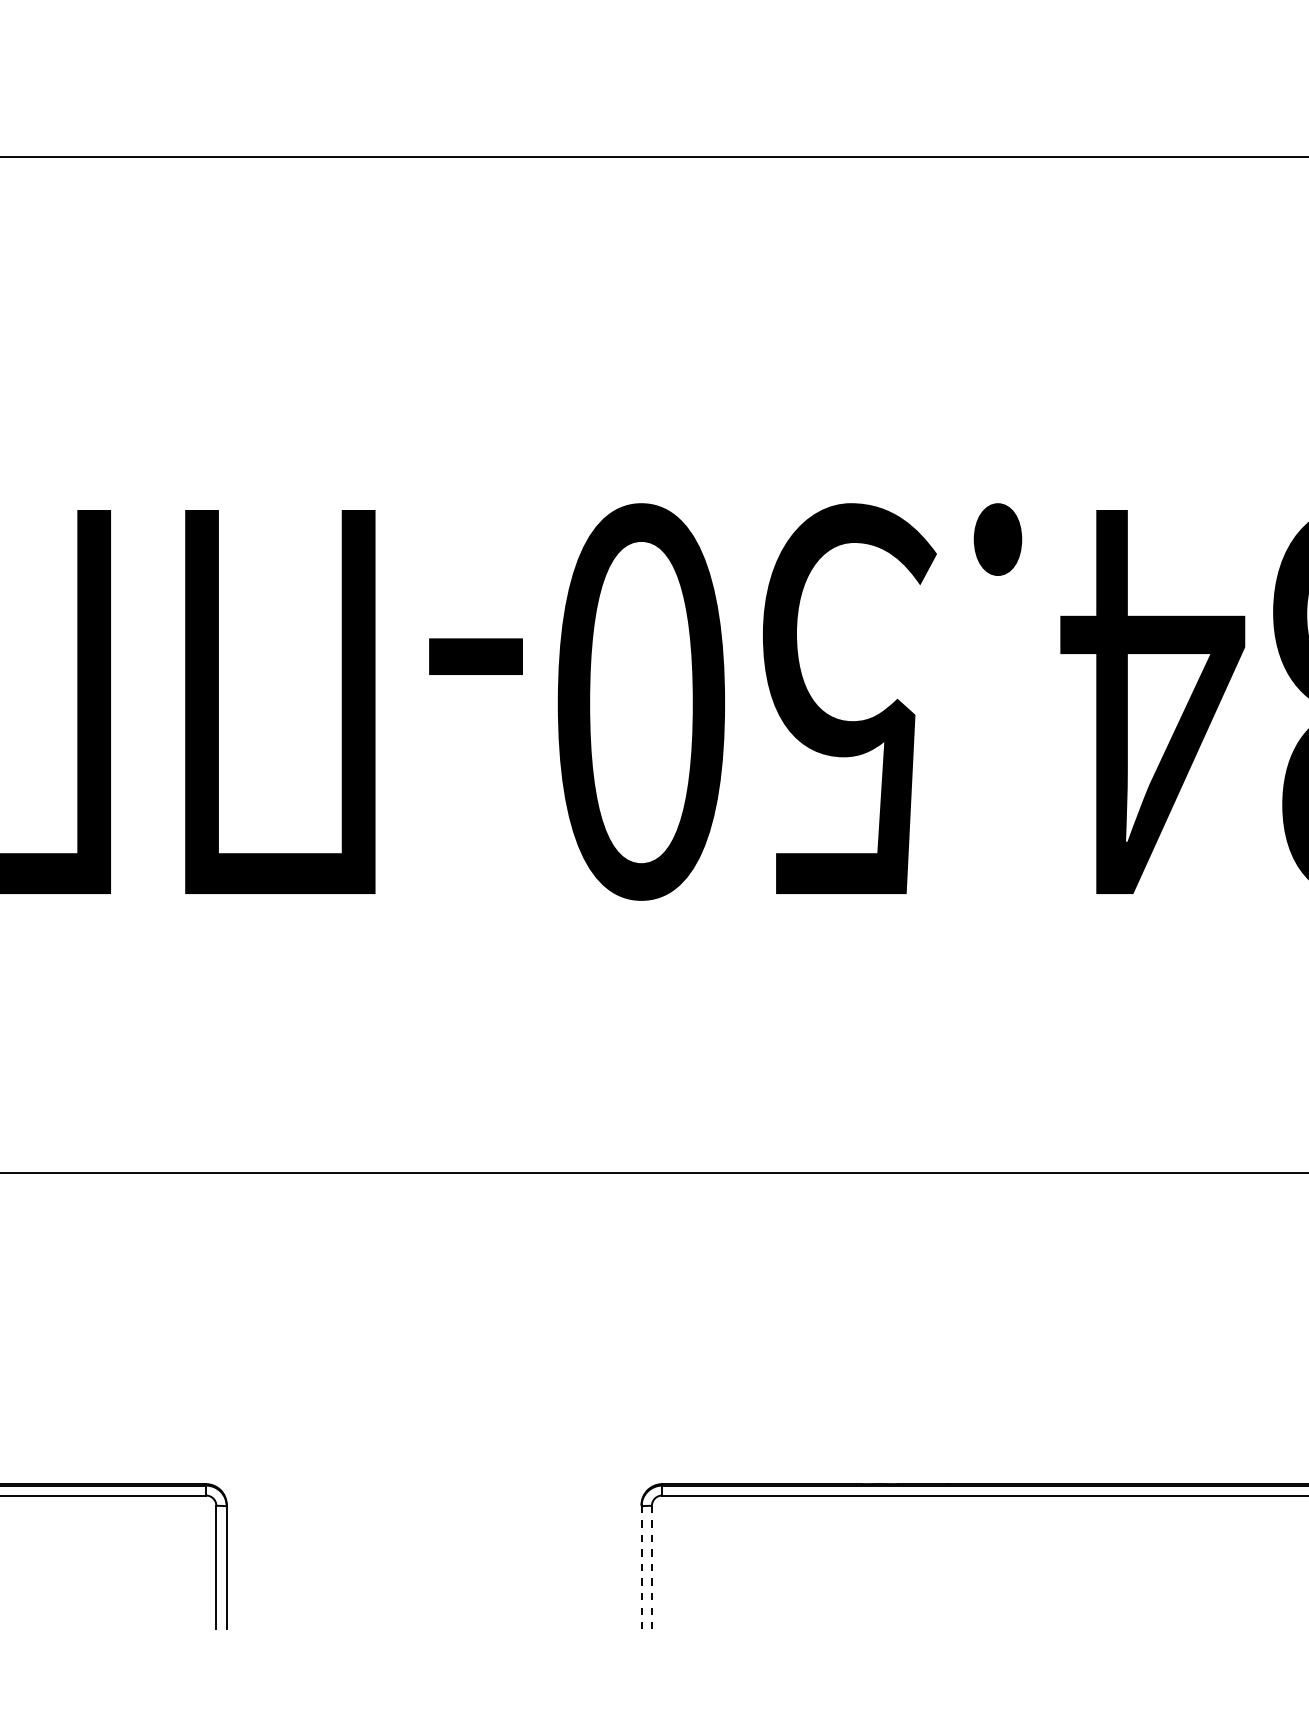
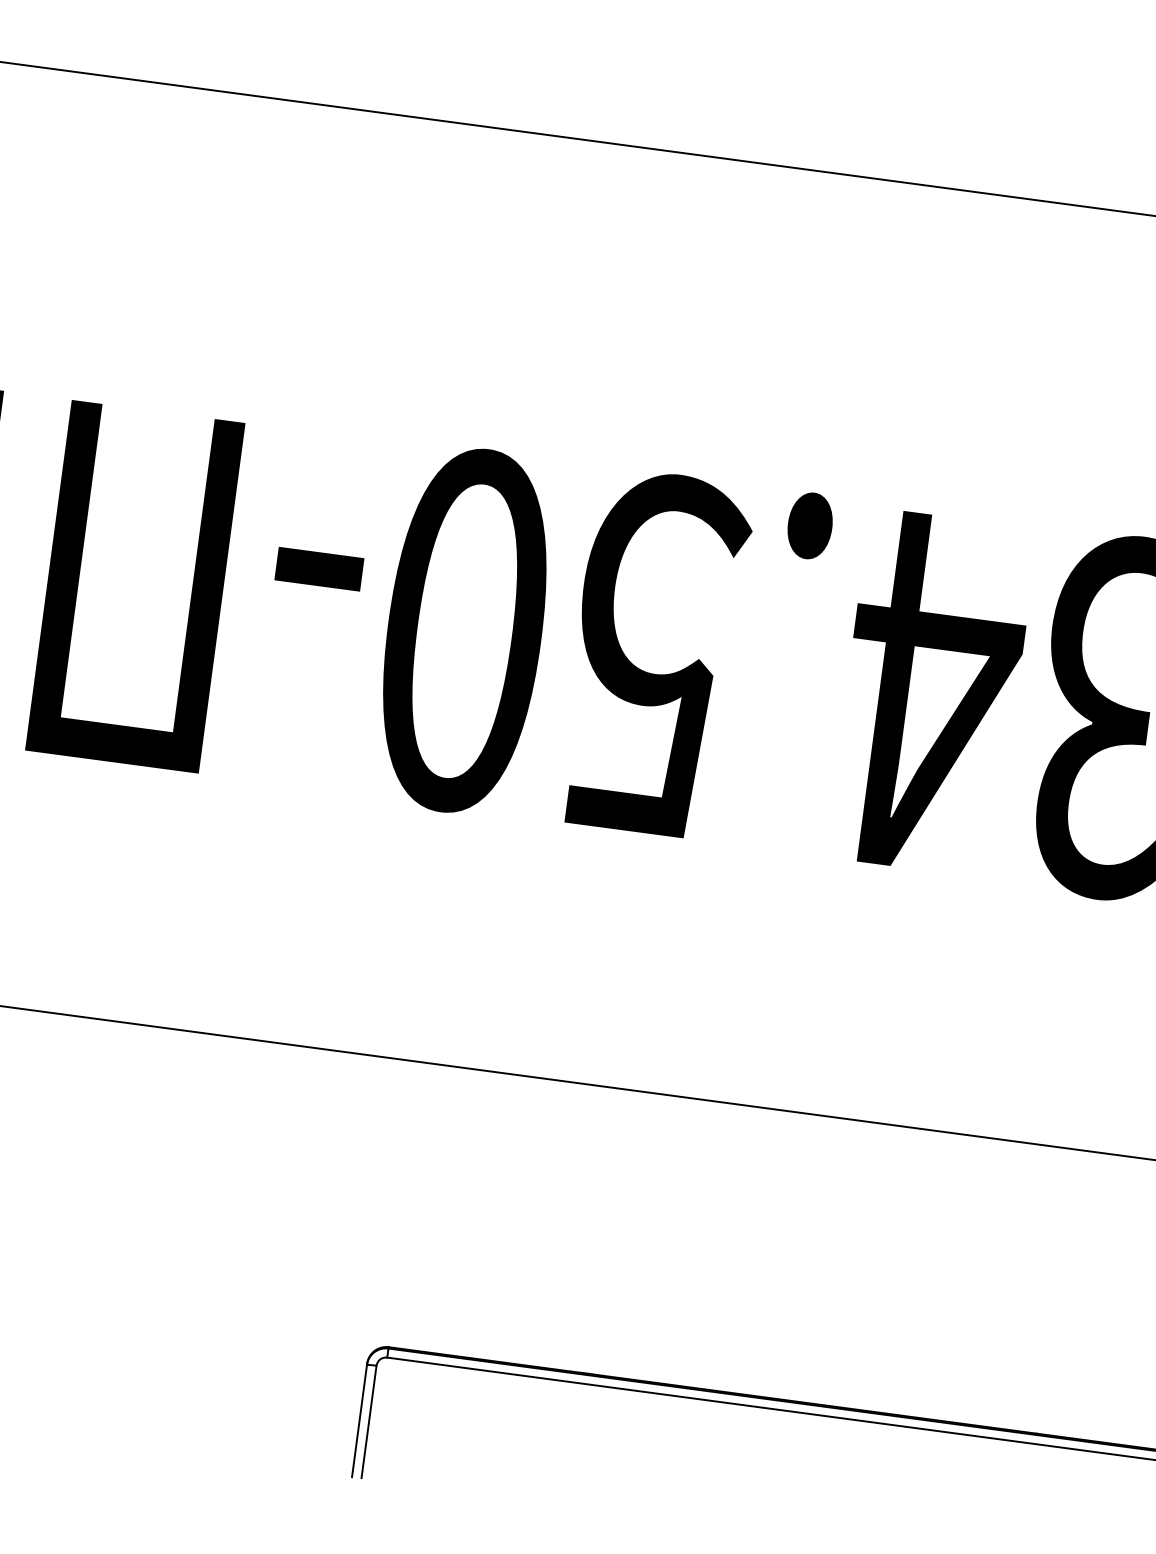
line: (641, 1567) -> (359, 1420), dashed -> solid
line: (651, 1567) -> (368, 1421), dashed -> solid

